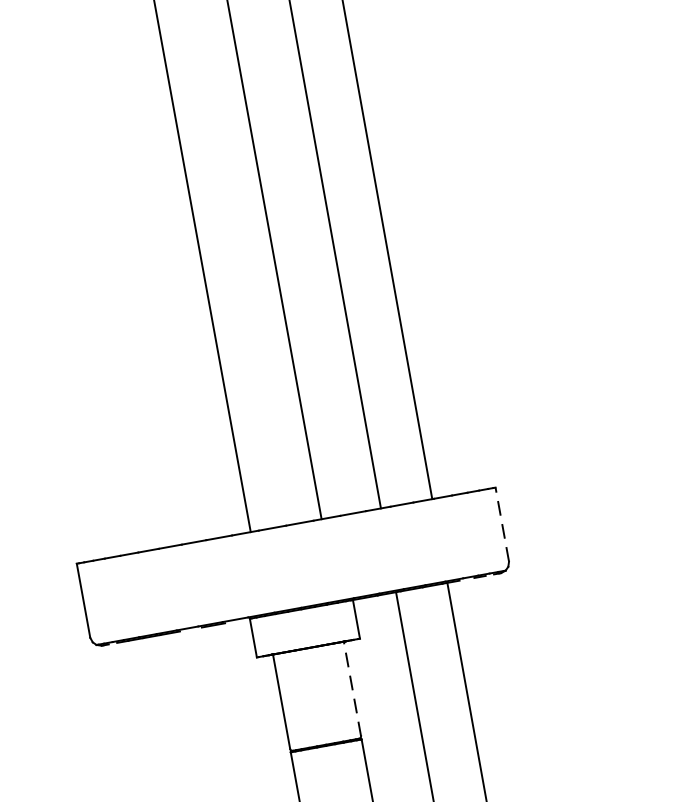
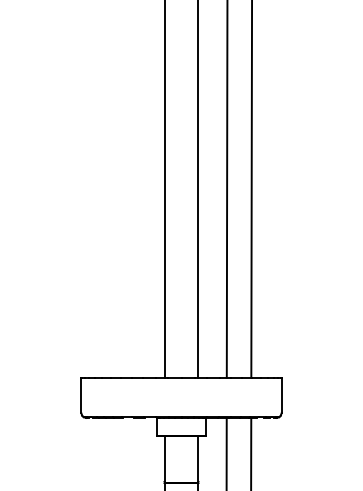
line: (502, 524) -> (281, 395), dashed -> solid
line: (352, 689) -> (198, 459), dashed -> solid

